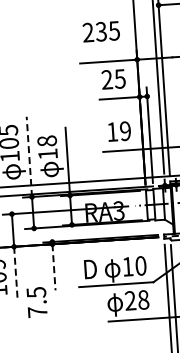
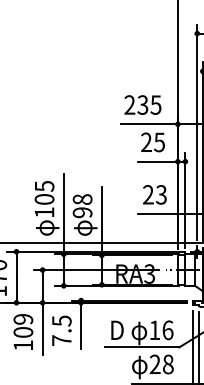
text: (100, 31) -> (142, 104), moved
text: (118, 131) -> (154, 194), 19 -> 23
text: (47, 154) -> (82, 212), 18 -> 98
line: (29, 156) -> (63, 213), dashed -> solid
text: (140, 266) -> (167, 330), 10 -> 16
line: (54, 267) -> (81, 326), dashed -> solid
line: (15, 273) -> (42, 329), dashed -> solid
text: (36, 302) -> (61, 330), moved

